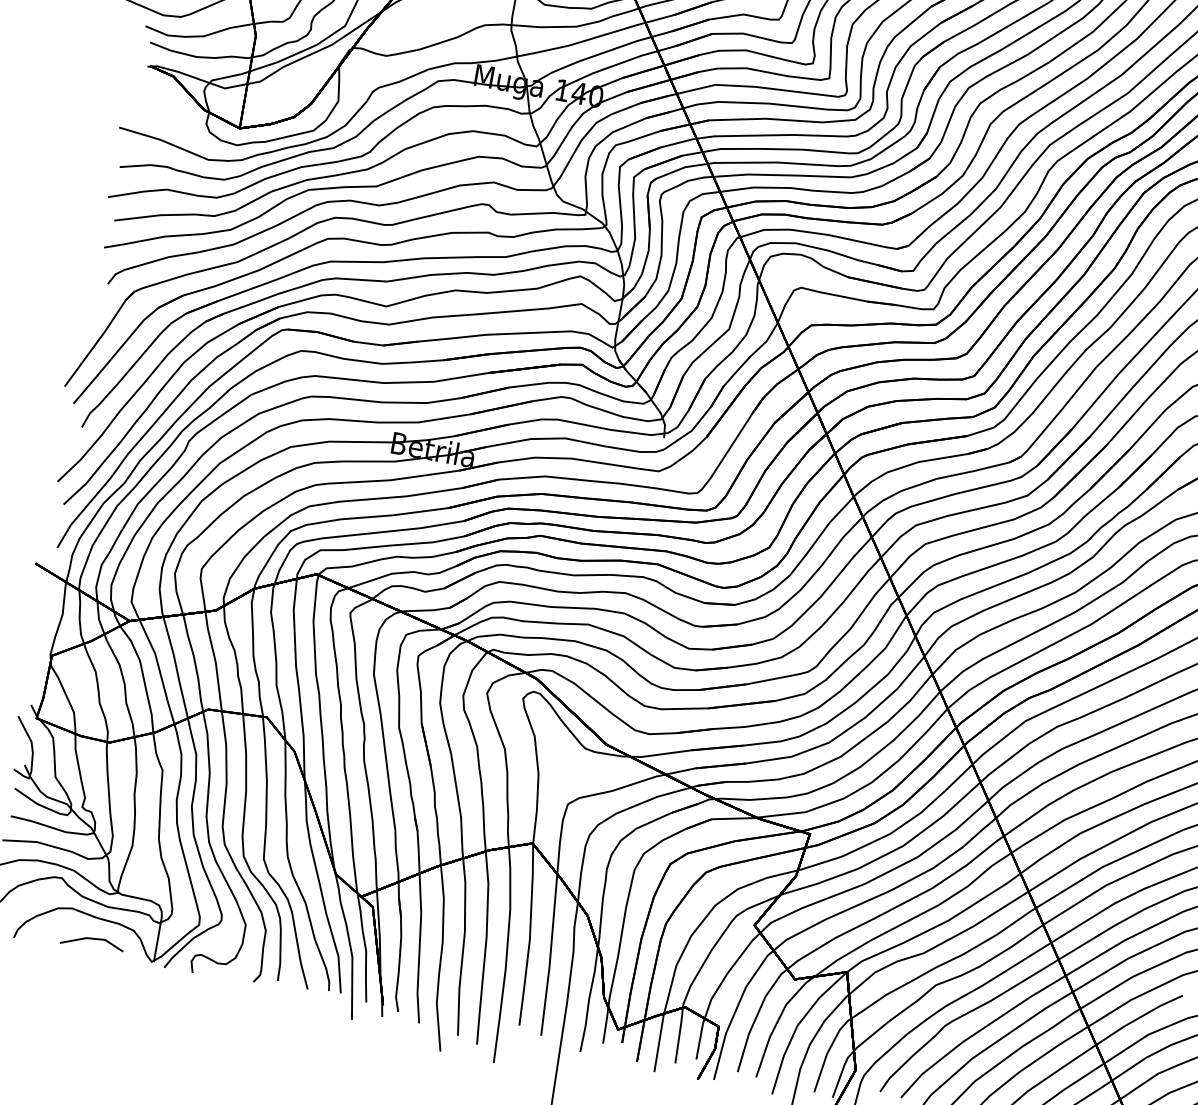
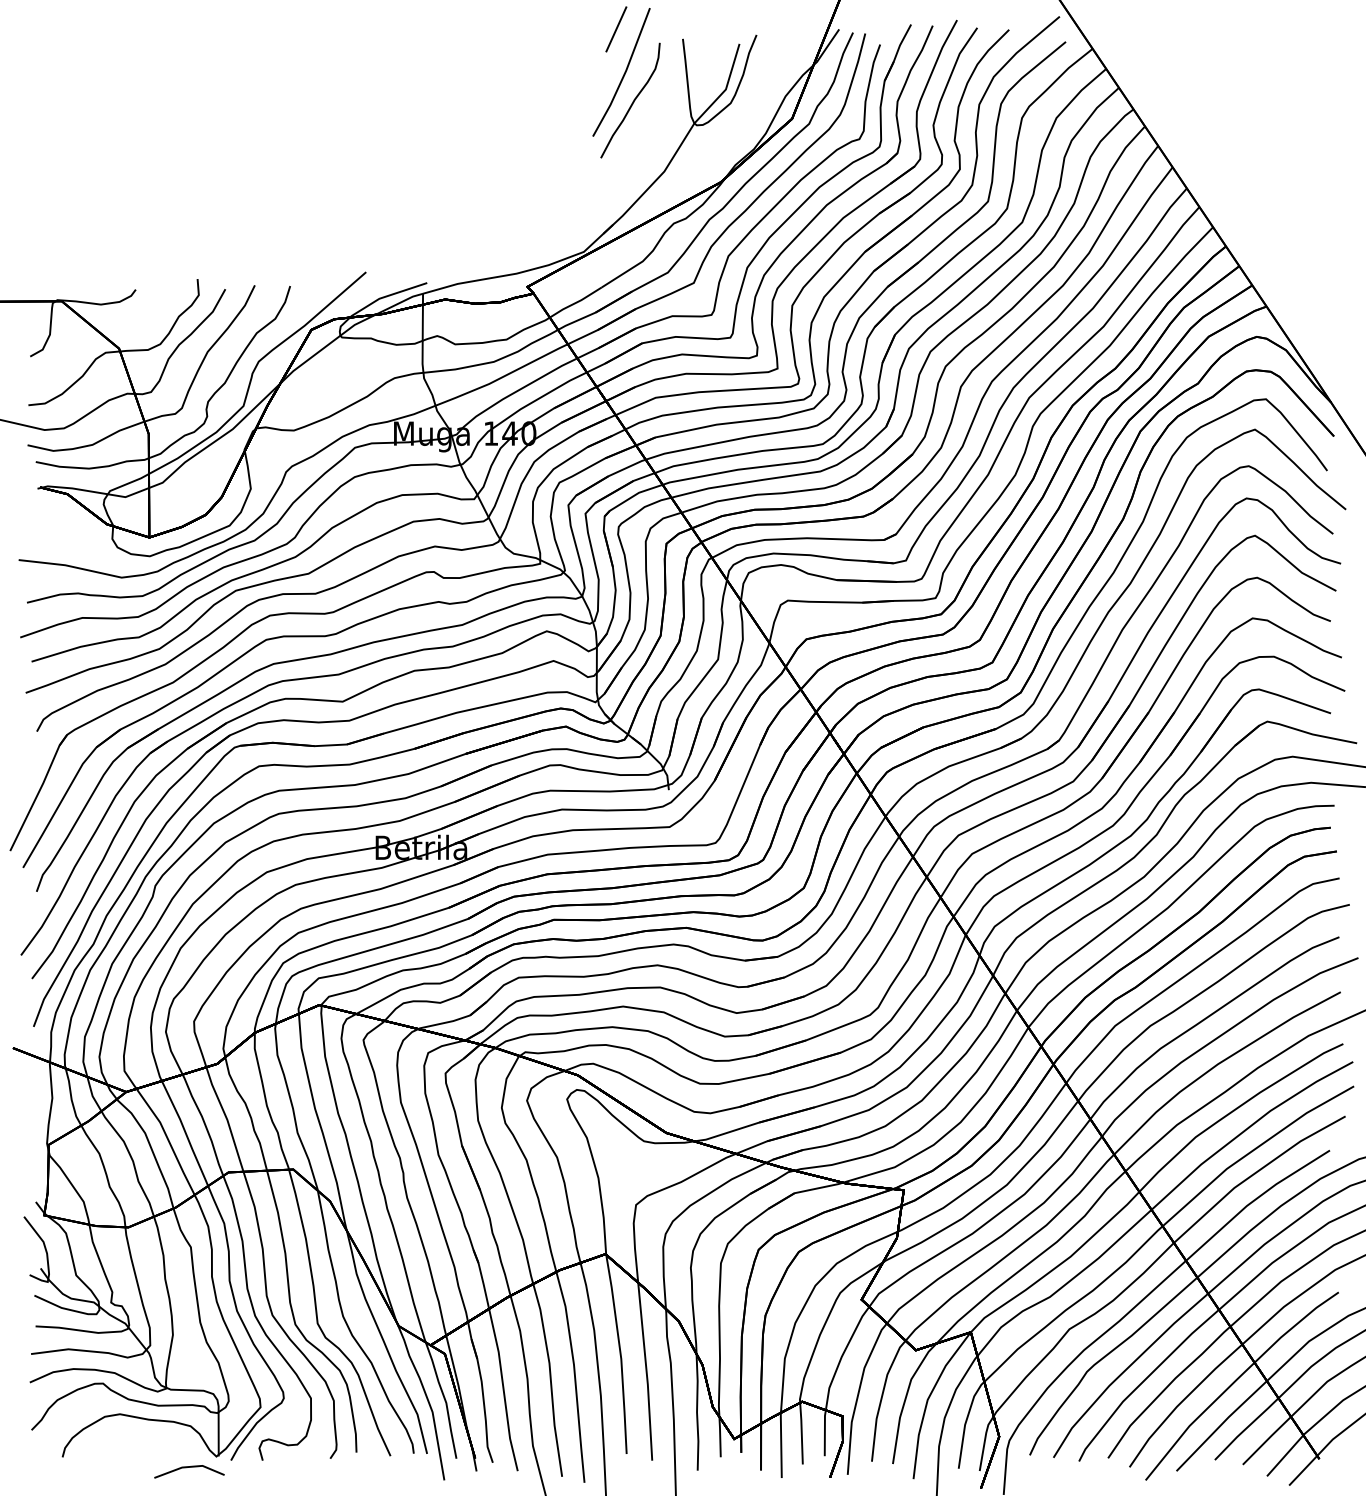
line: (93, 939) -> (189, 1467), moved

